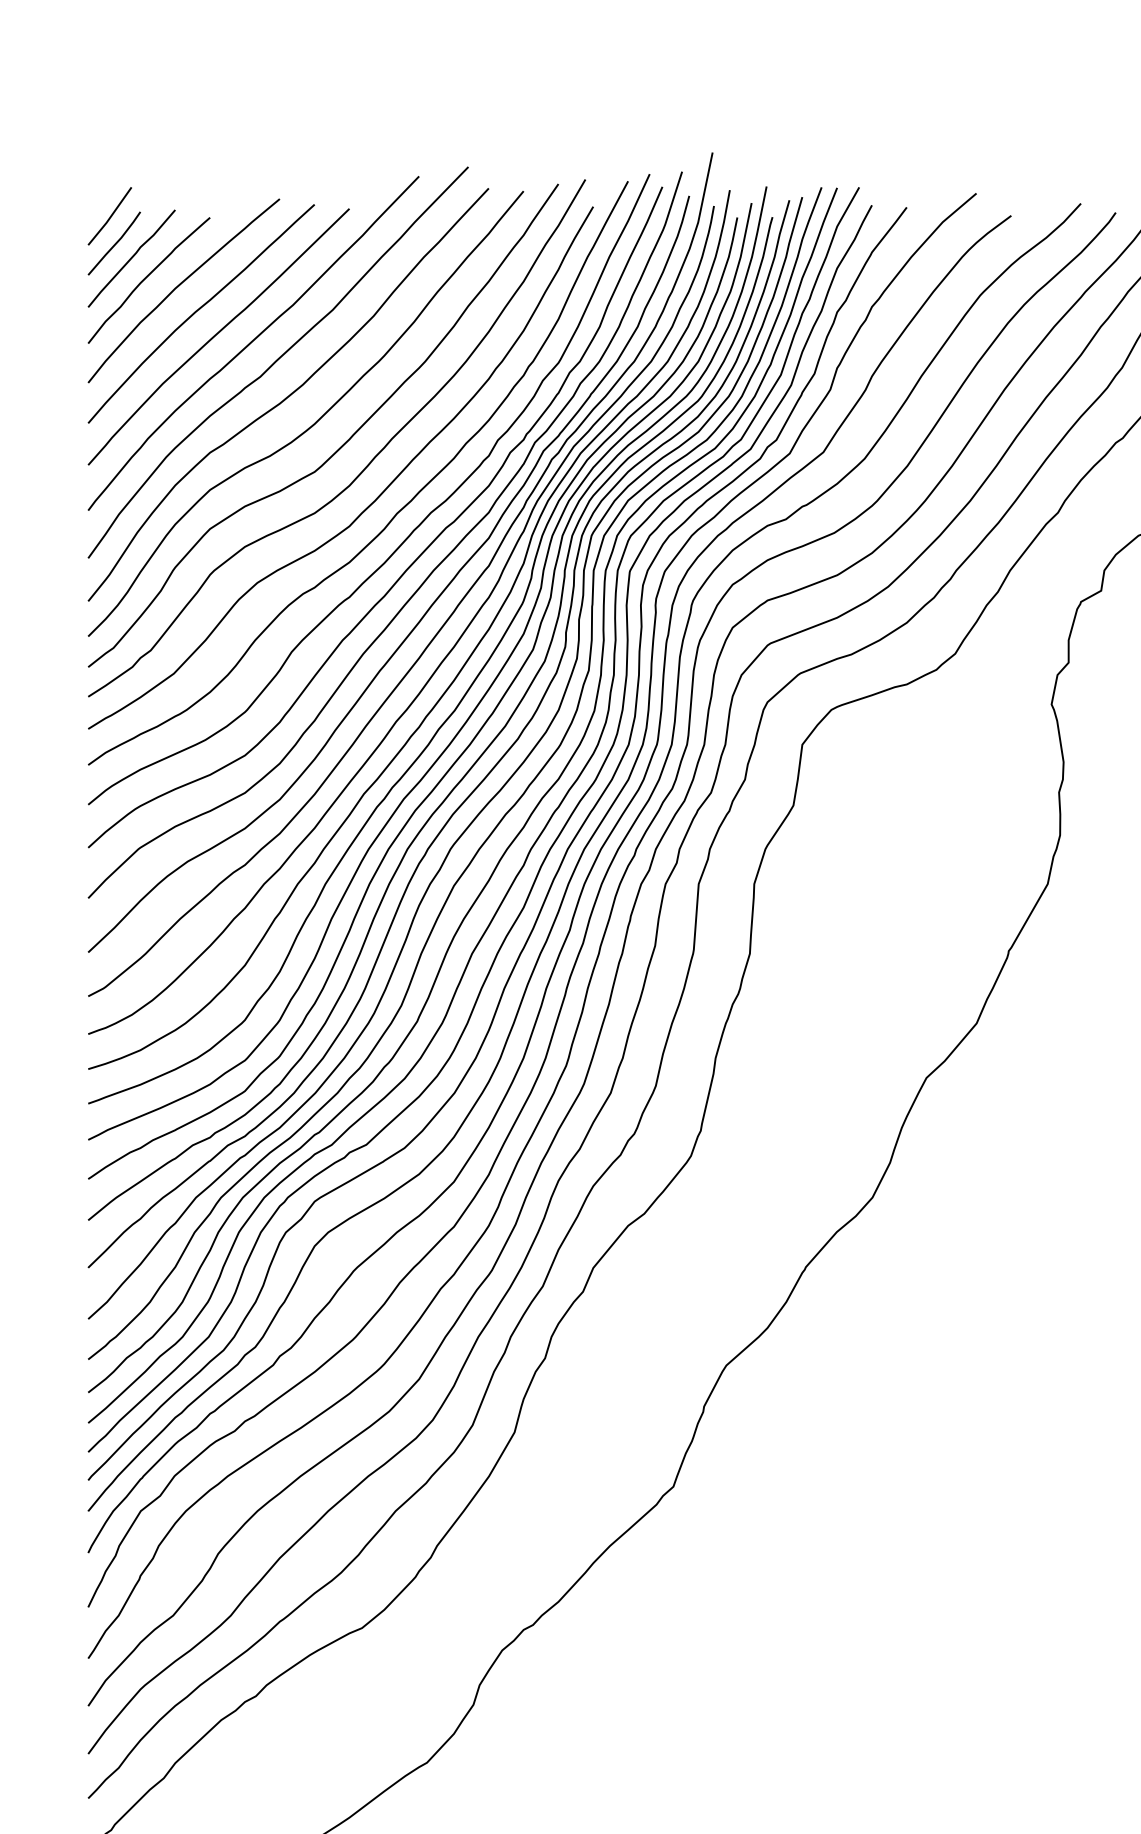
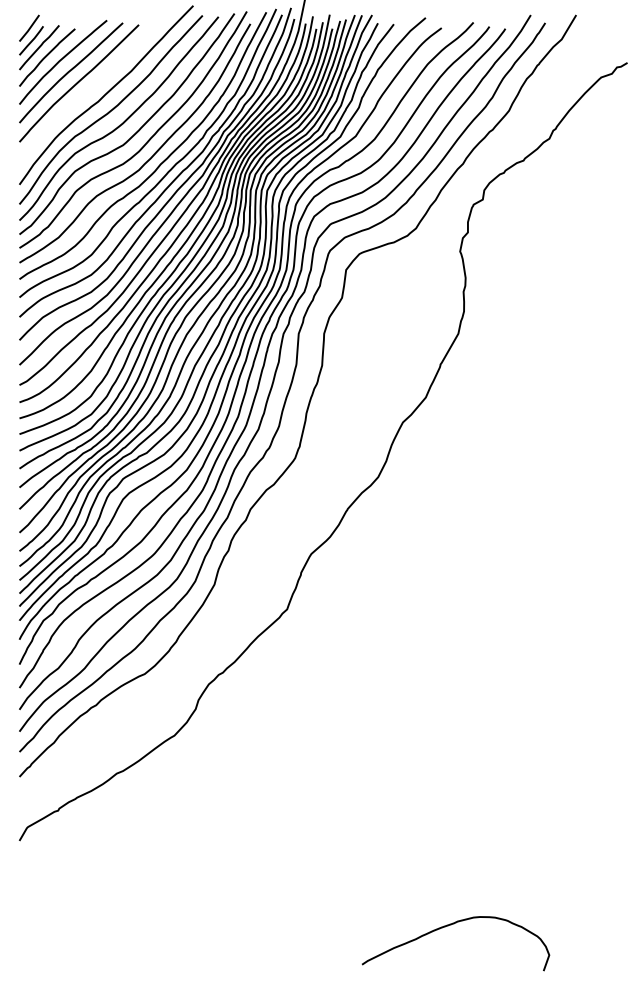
curve: (254, 341) -> (95, 85), removed

